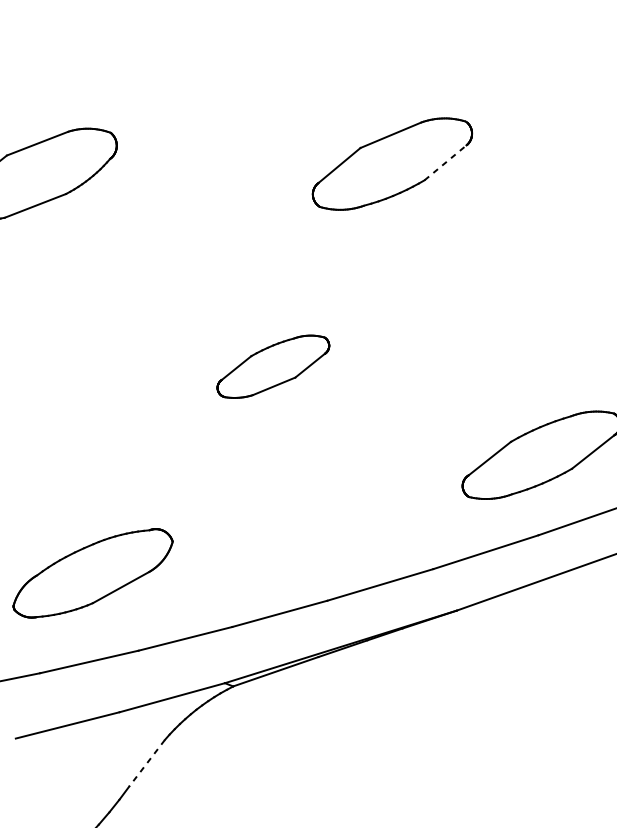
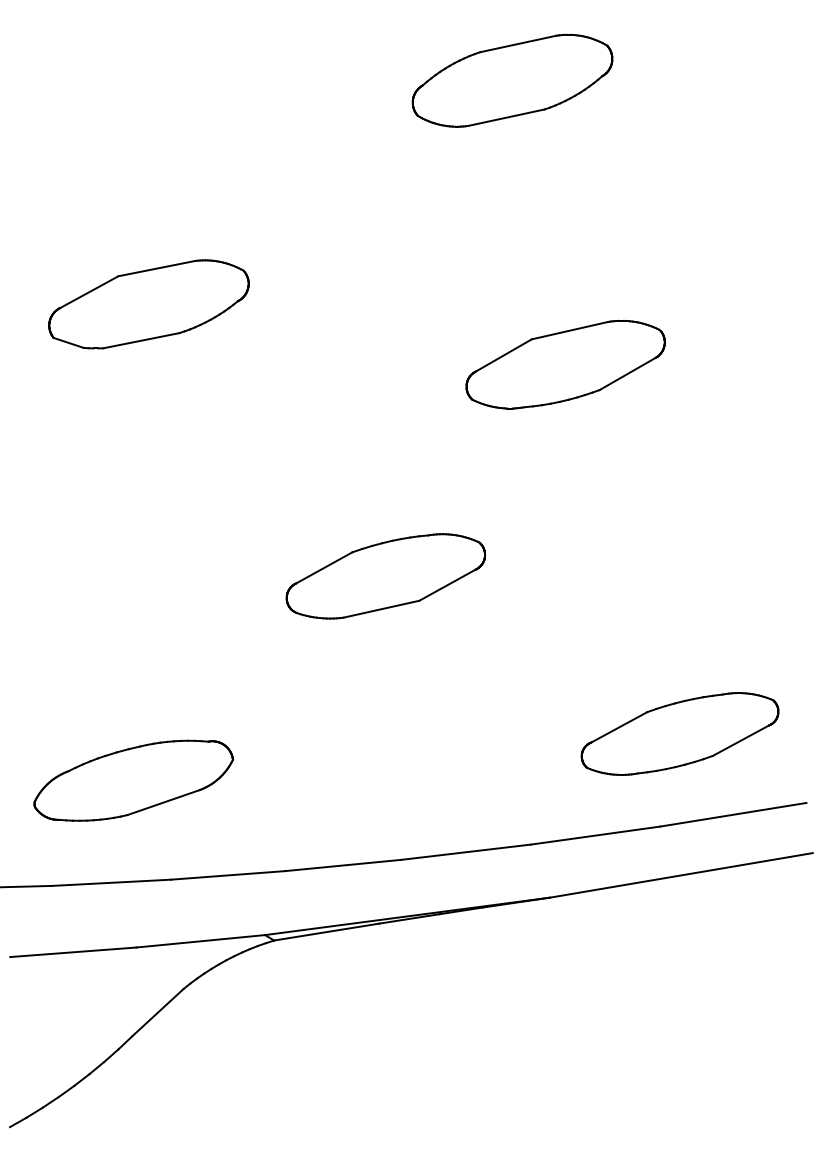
line: (446, 162) -> (628, 373), dashed -> solid
part: (273, 366) -> (385, 576), size x1.43
line: (146, 763) -> (157, 1012), dashed -> solid

